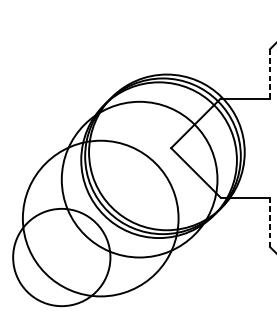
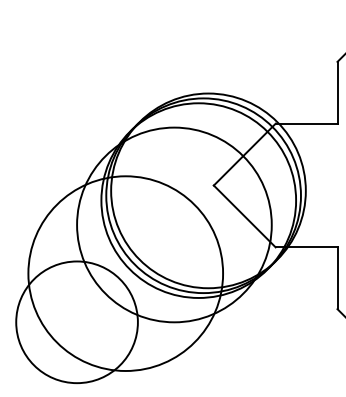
line: (270, 73) -> (337, 92), dashed -> solid
line: (270, 222) -> (337, 278), dashed -> solid

